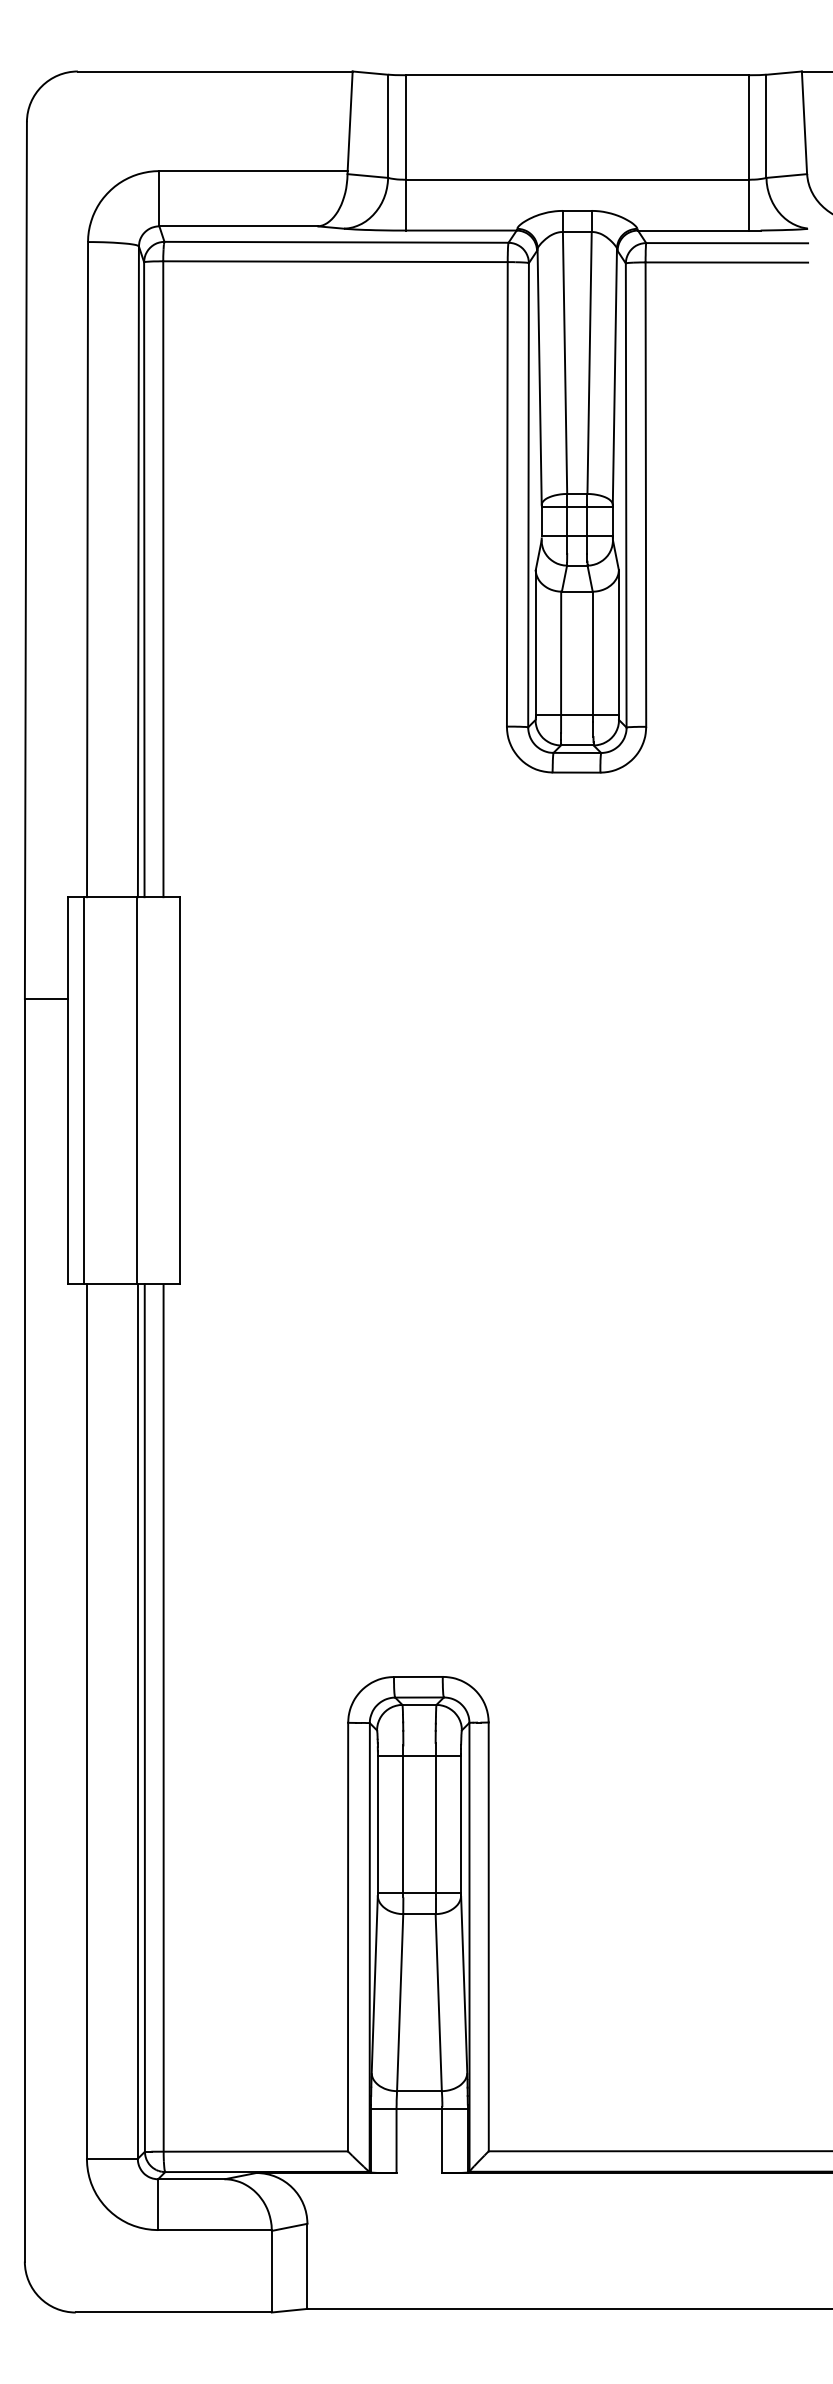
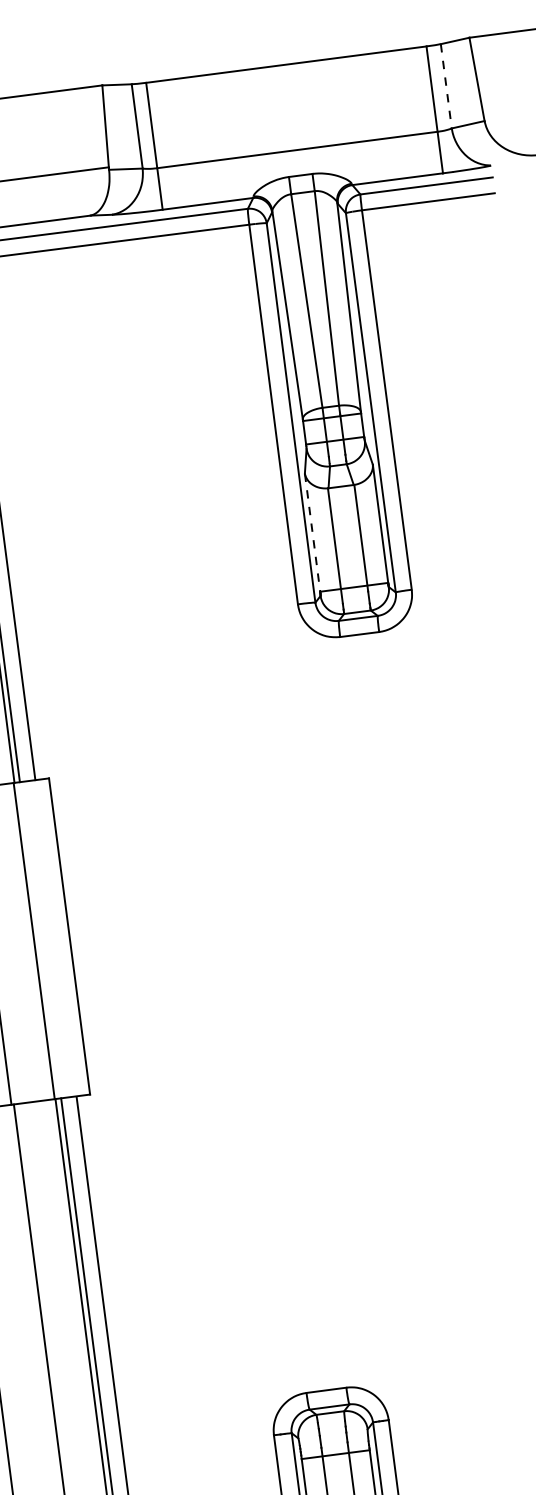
line: (766, 126) -> (446, 86), solid -> dashed
line: (535, 642) -> (312, 532), solid -> dashed

